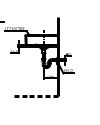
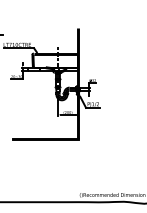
line: (34, 95) -> (45, 139), dashed -> solid

